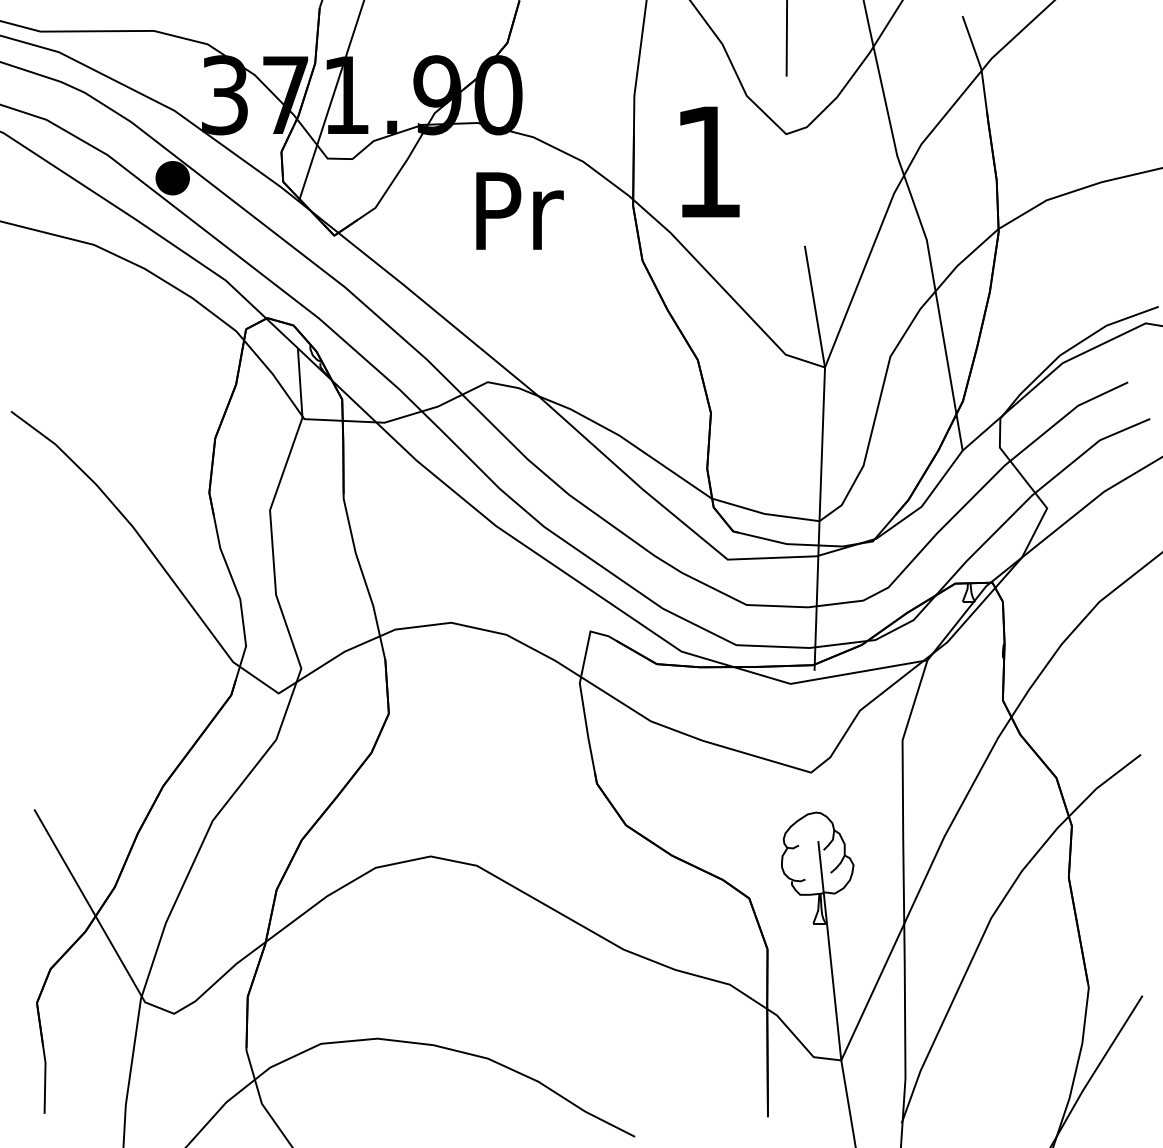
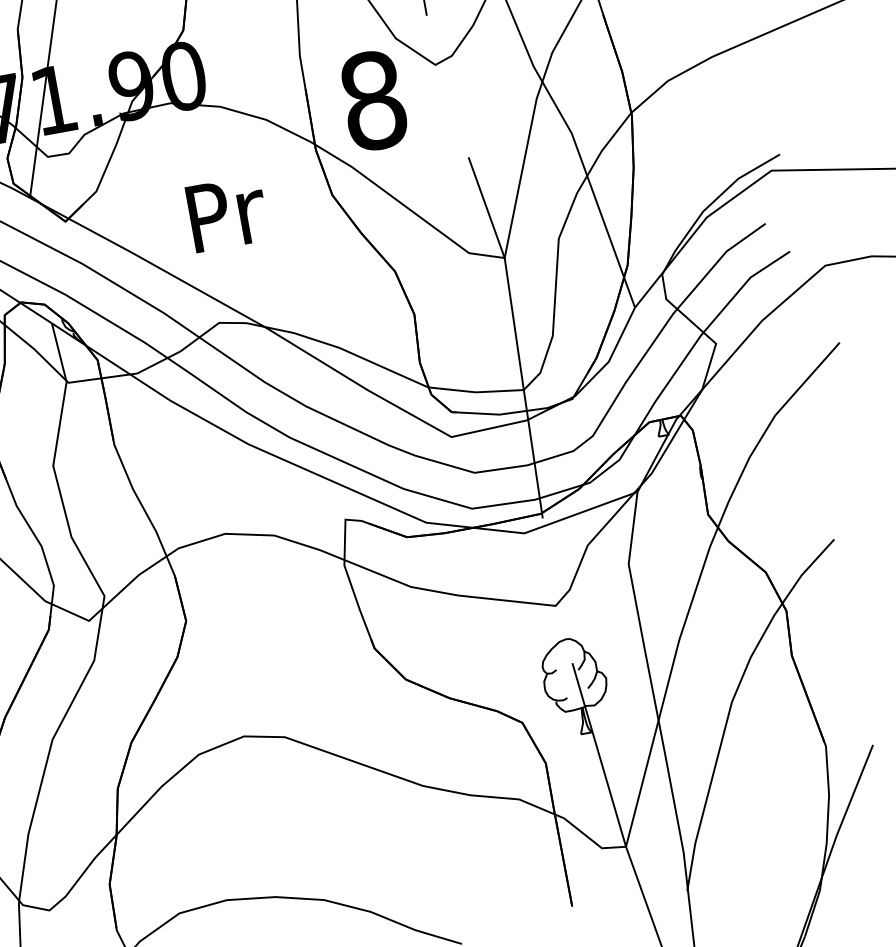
text: (708, 161) -> (373, 100), 1 -> 8
text: (519, 210) -> (227, 213), moved

